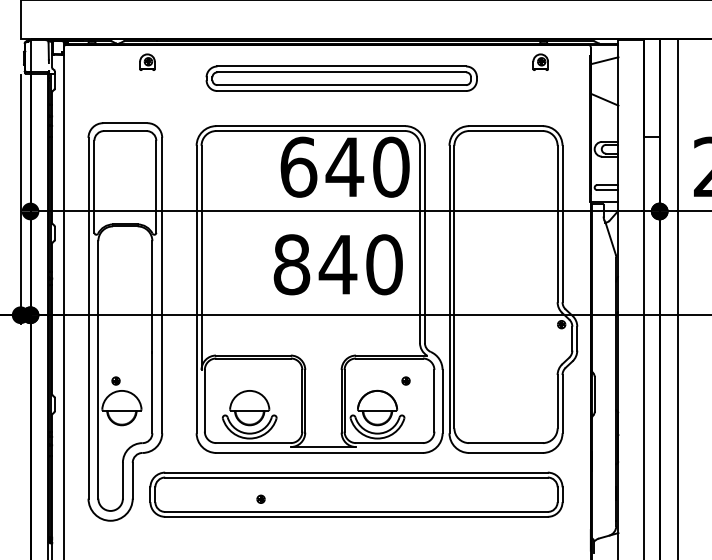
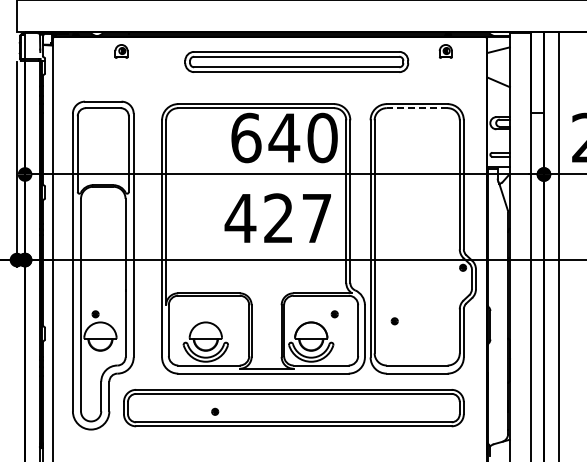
part: (341, 78) -> (296, 61), moved
line: (505, 131) -> (416, 108), solid -> dashed
text: (337, 264) -> (278, 218), 840 -> 427
part: (478, 389) -> (394, 321), added

